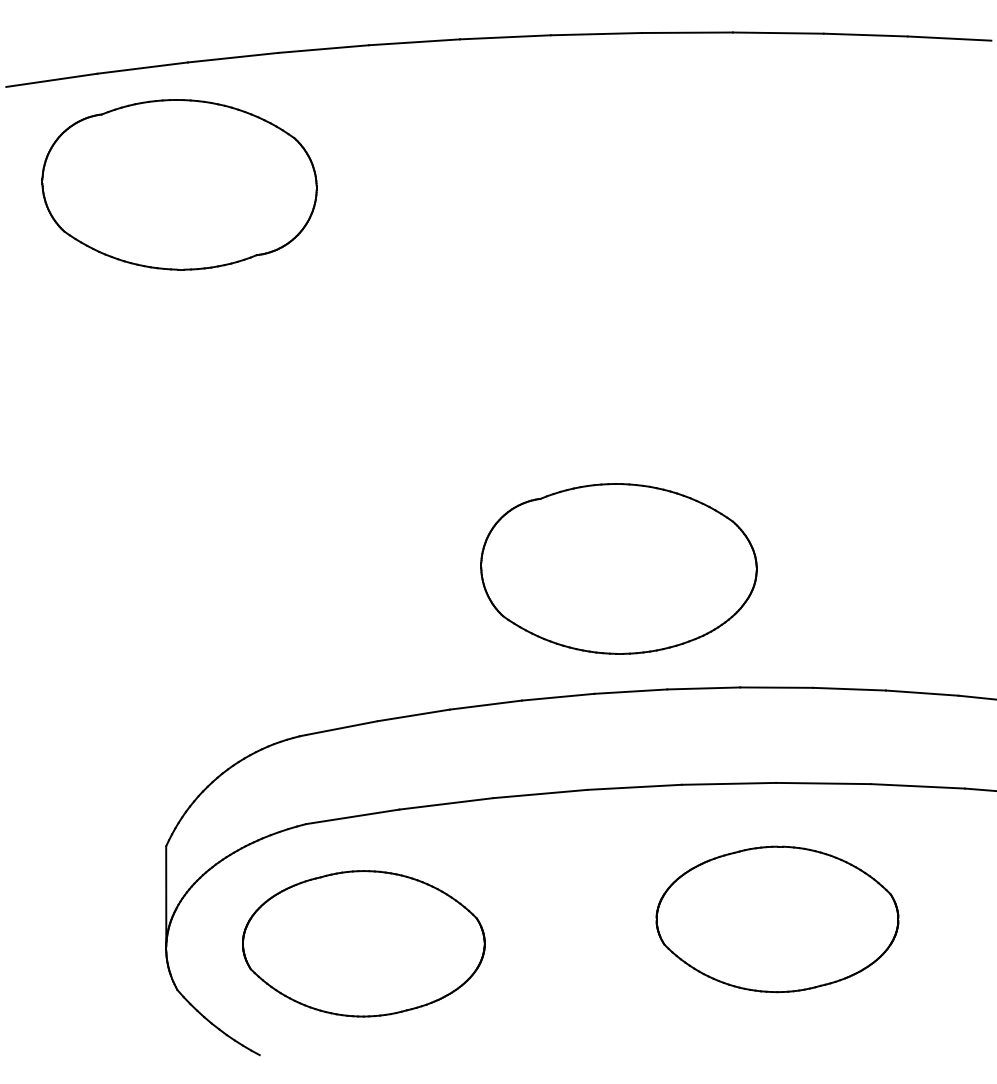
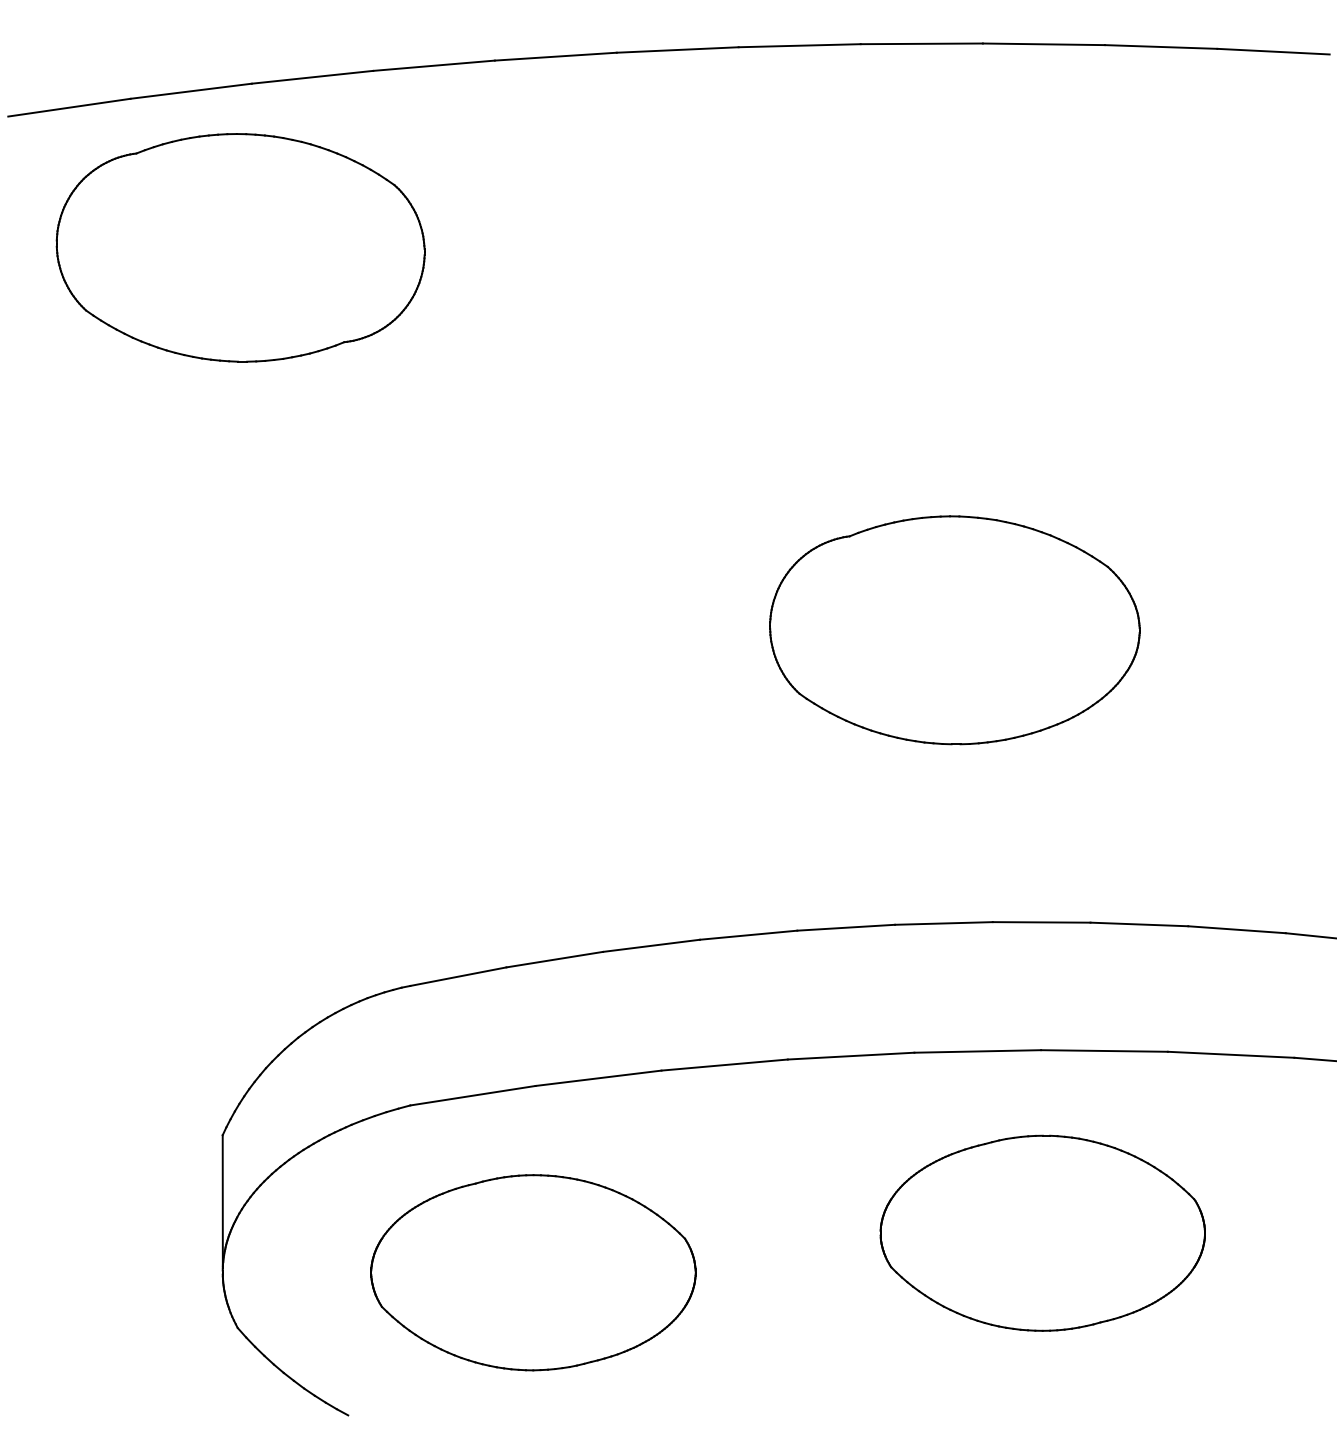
part: (618, 568) -> (954, 629), moved
part: (363, 943) -> (533, 1272), moved

